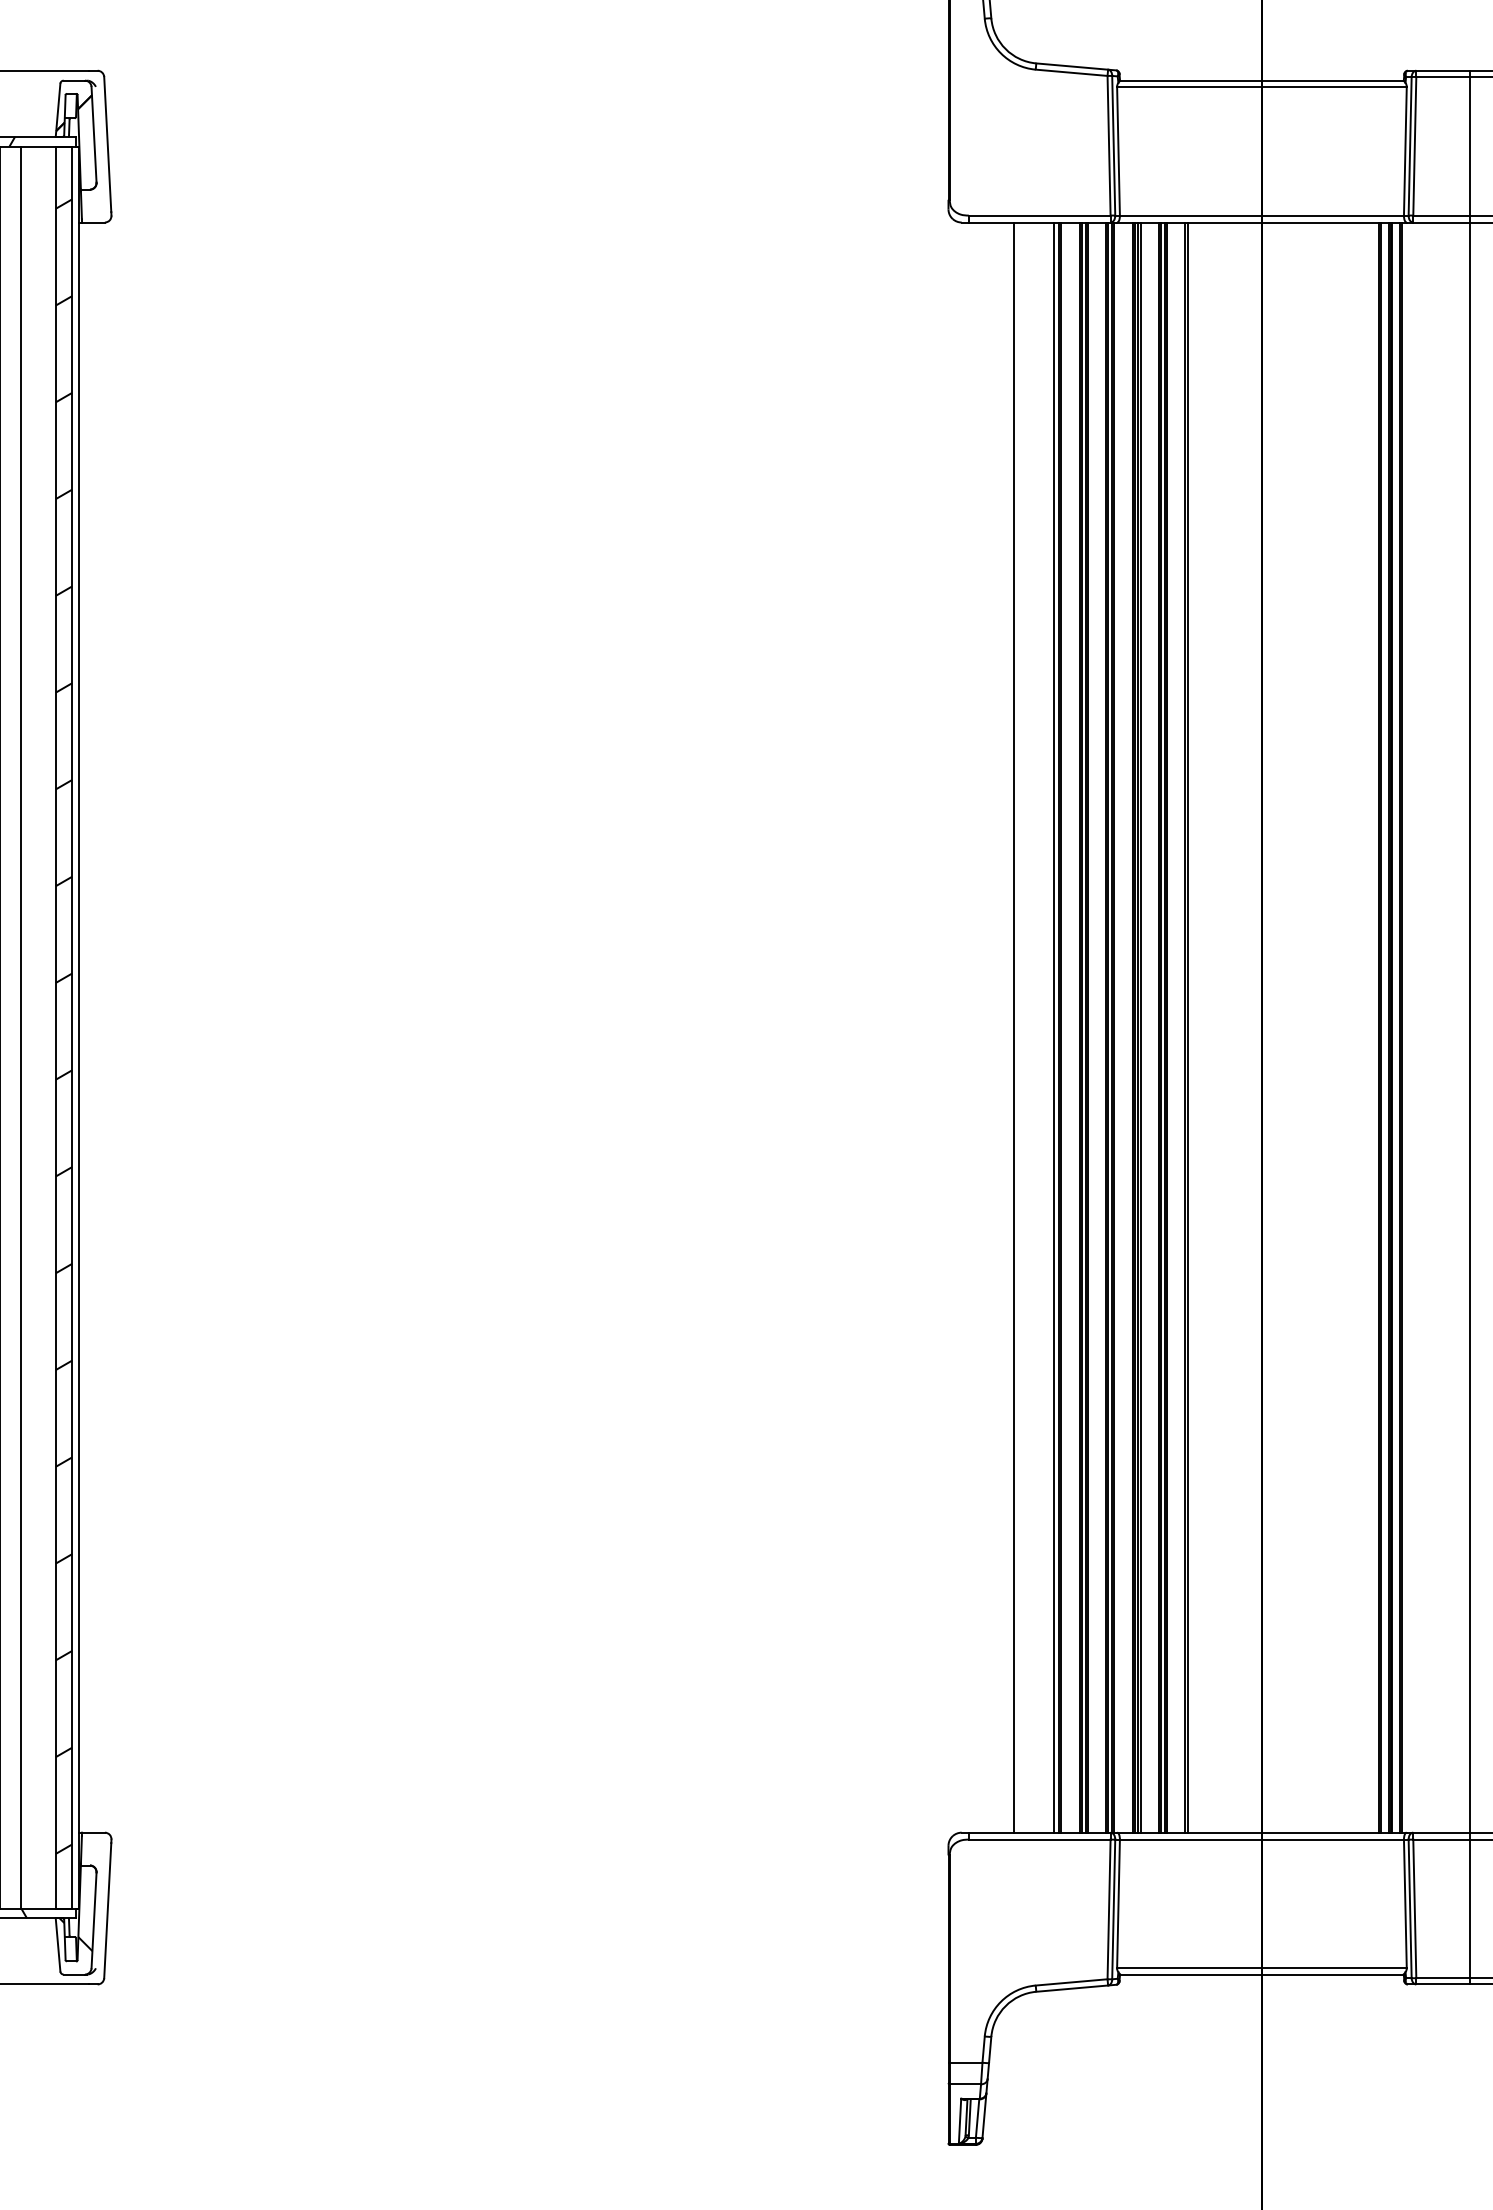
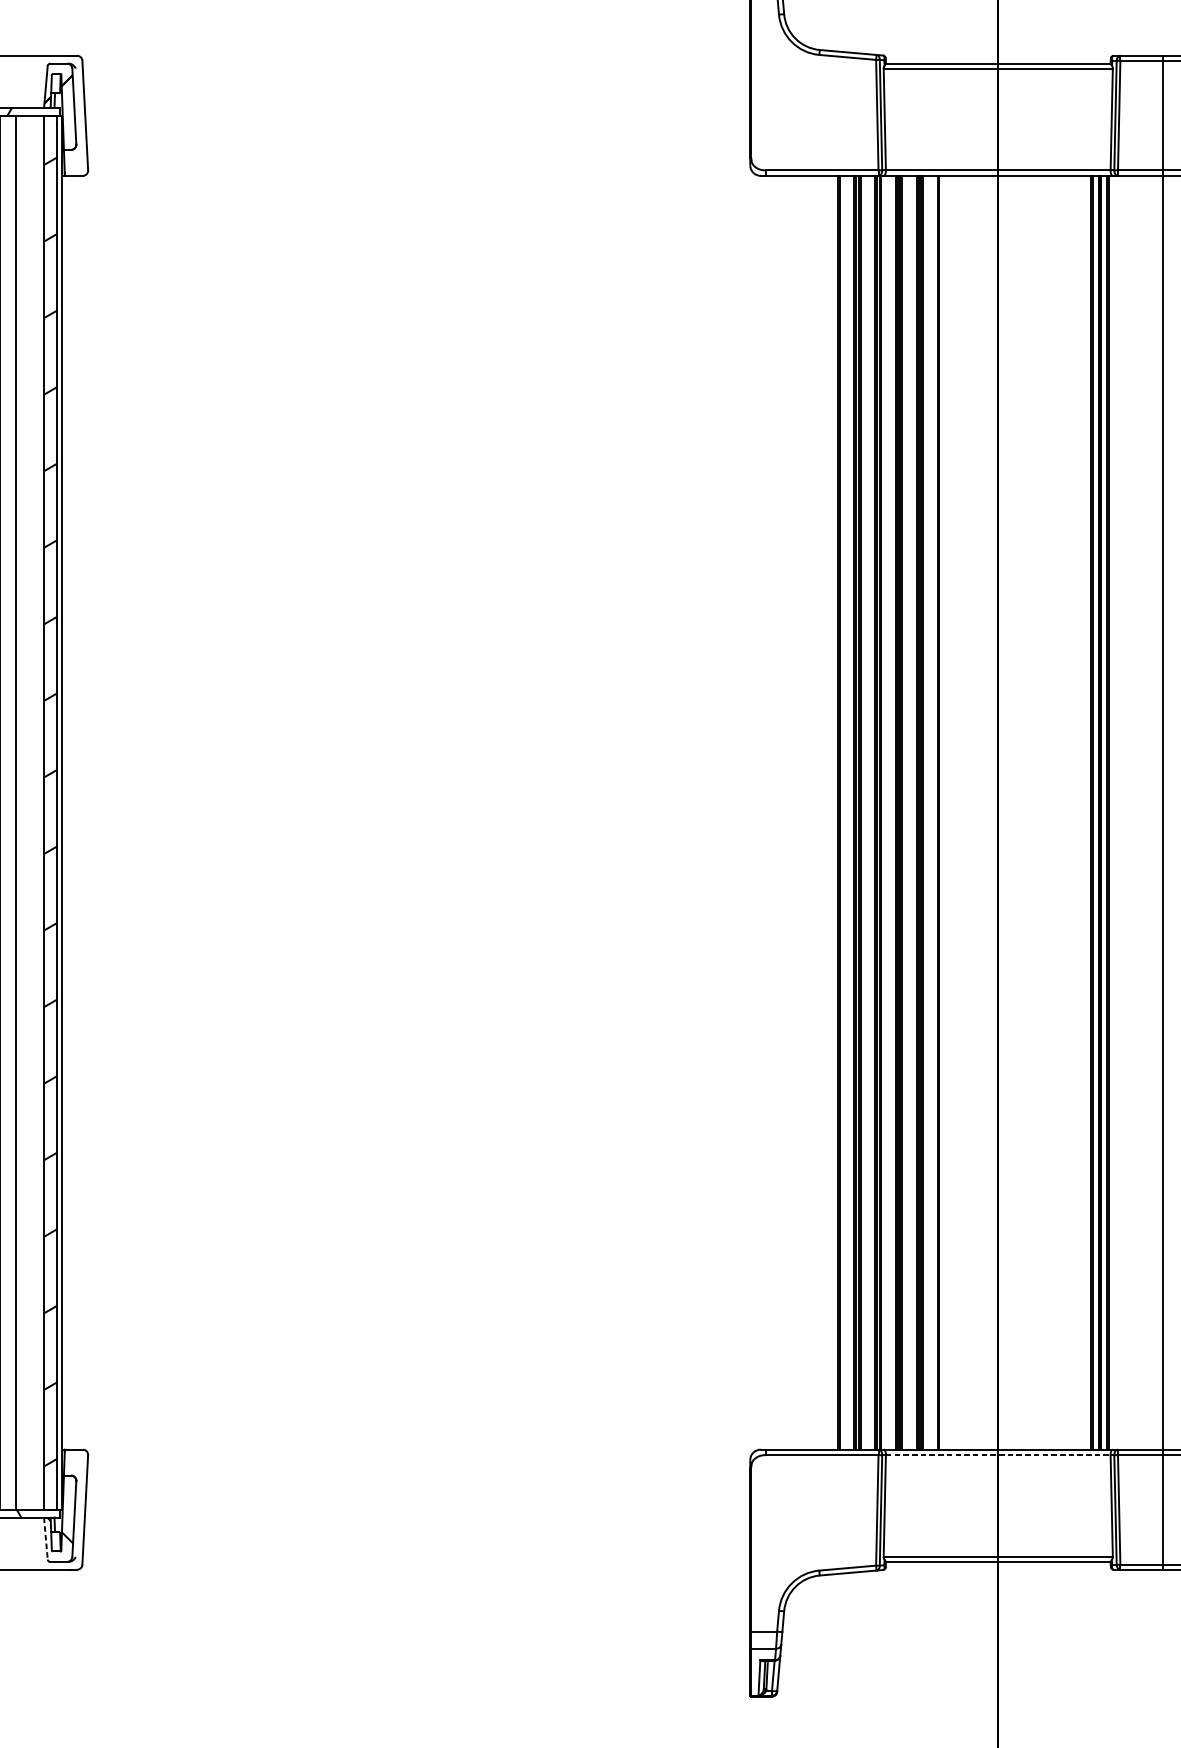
line: (1014, 1027) -> (802, 812), removed
line: (1054, 1027) -> (834, 812), removed
line: (1262, 1839) -> (998, 1455), solid -> dashed
line: (58, 1945) -> (46, 1538), solid -> dashed

